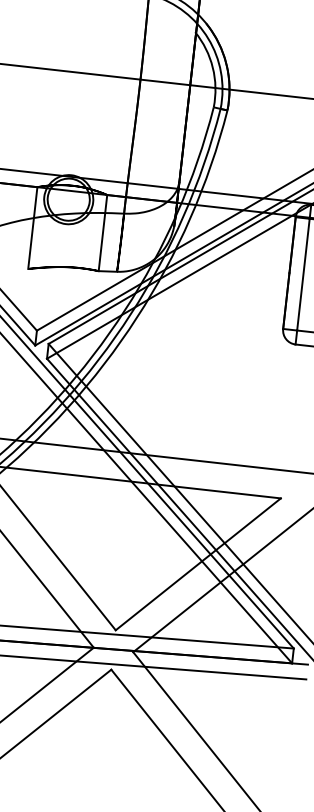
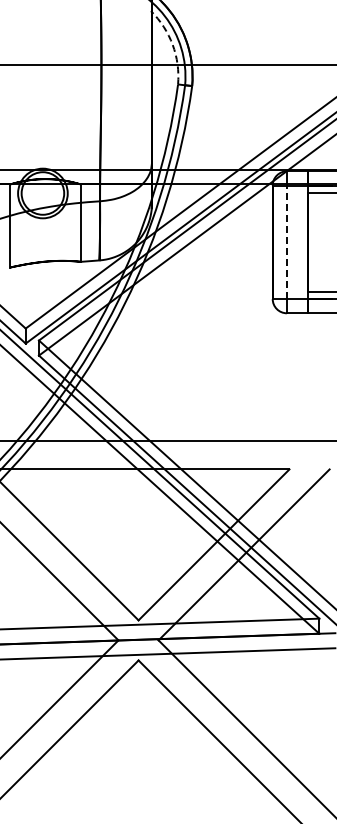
arc: (212, 67) -> (172, 44), solid -> dashed
line: (303, 274) -> (286, 242), solid -> dashed

